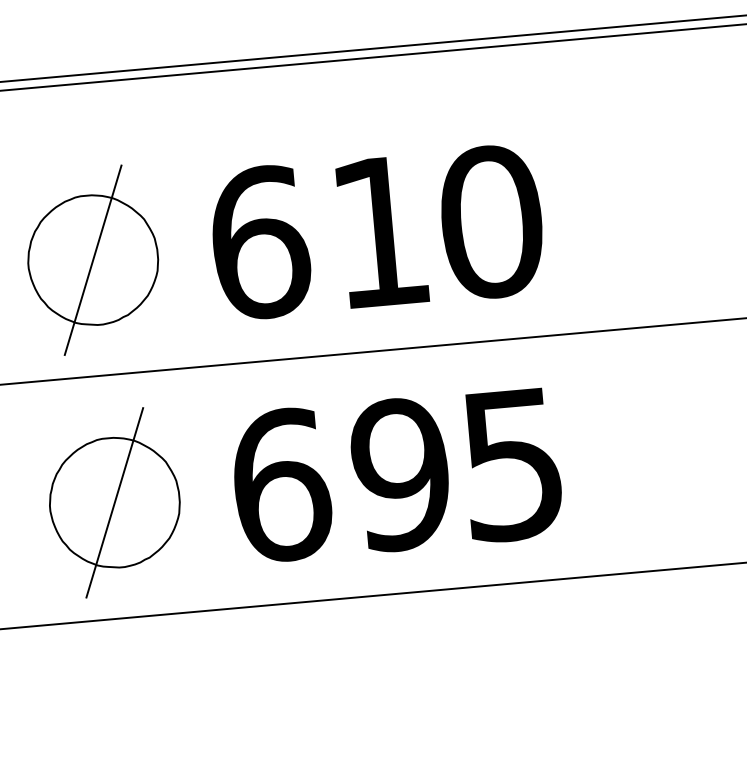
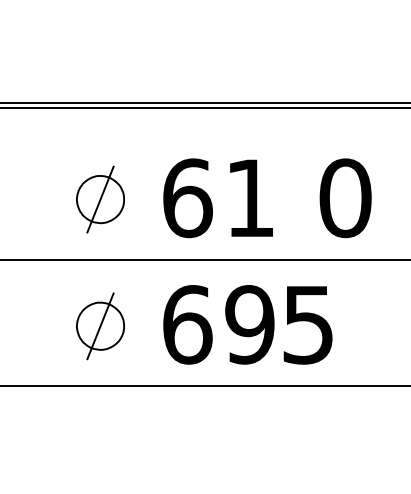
text: (491, 222) -> (345, 198), moved
part: (93, 260) -> (100, 199), size x0.7
part: (114, 503) -> (100, 326), size x0.7

